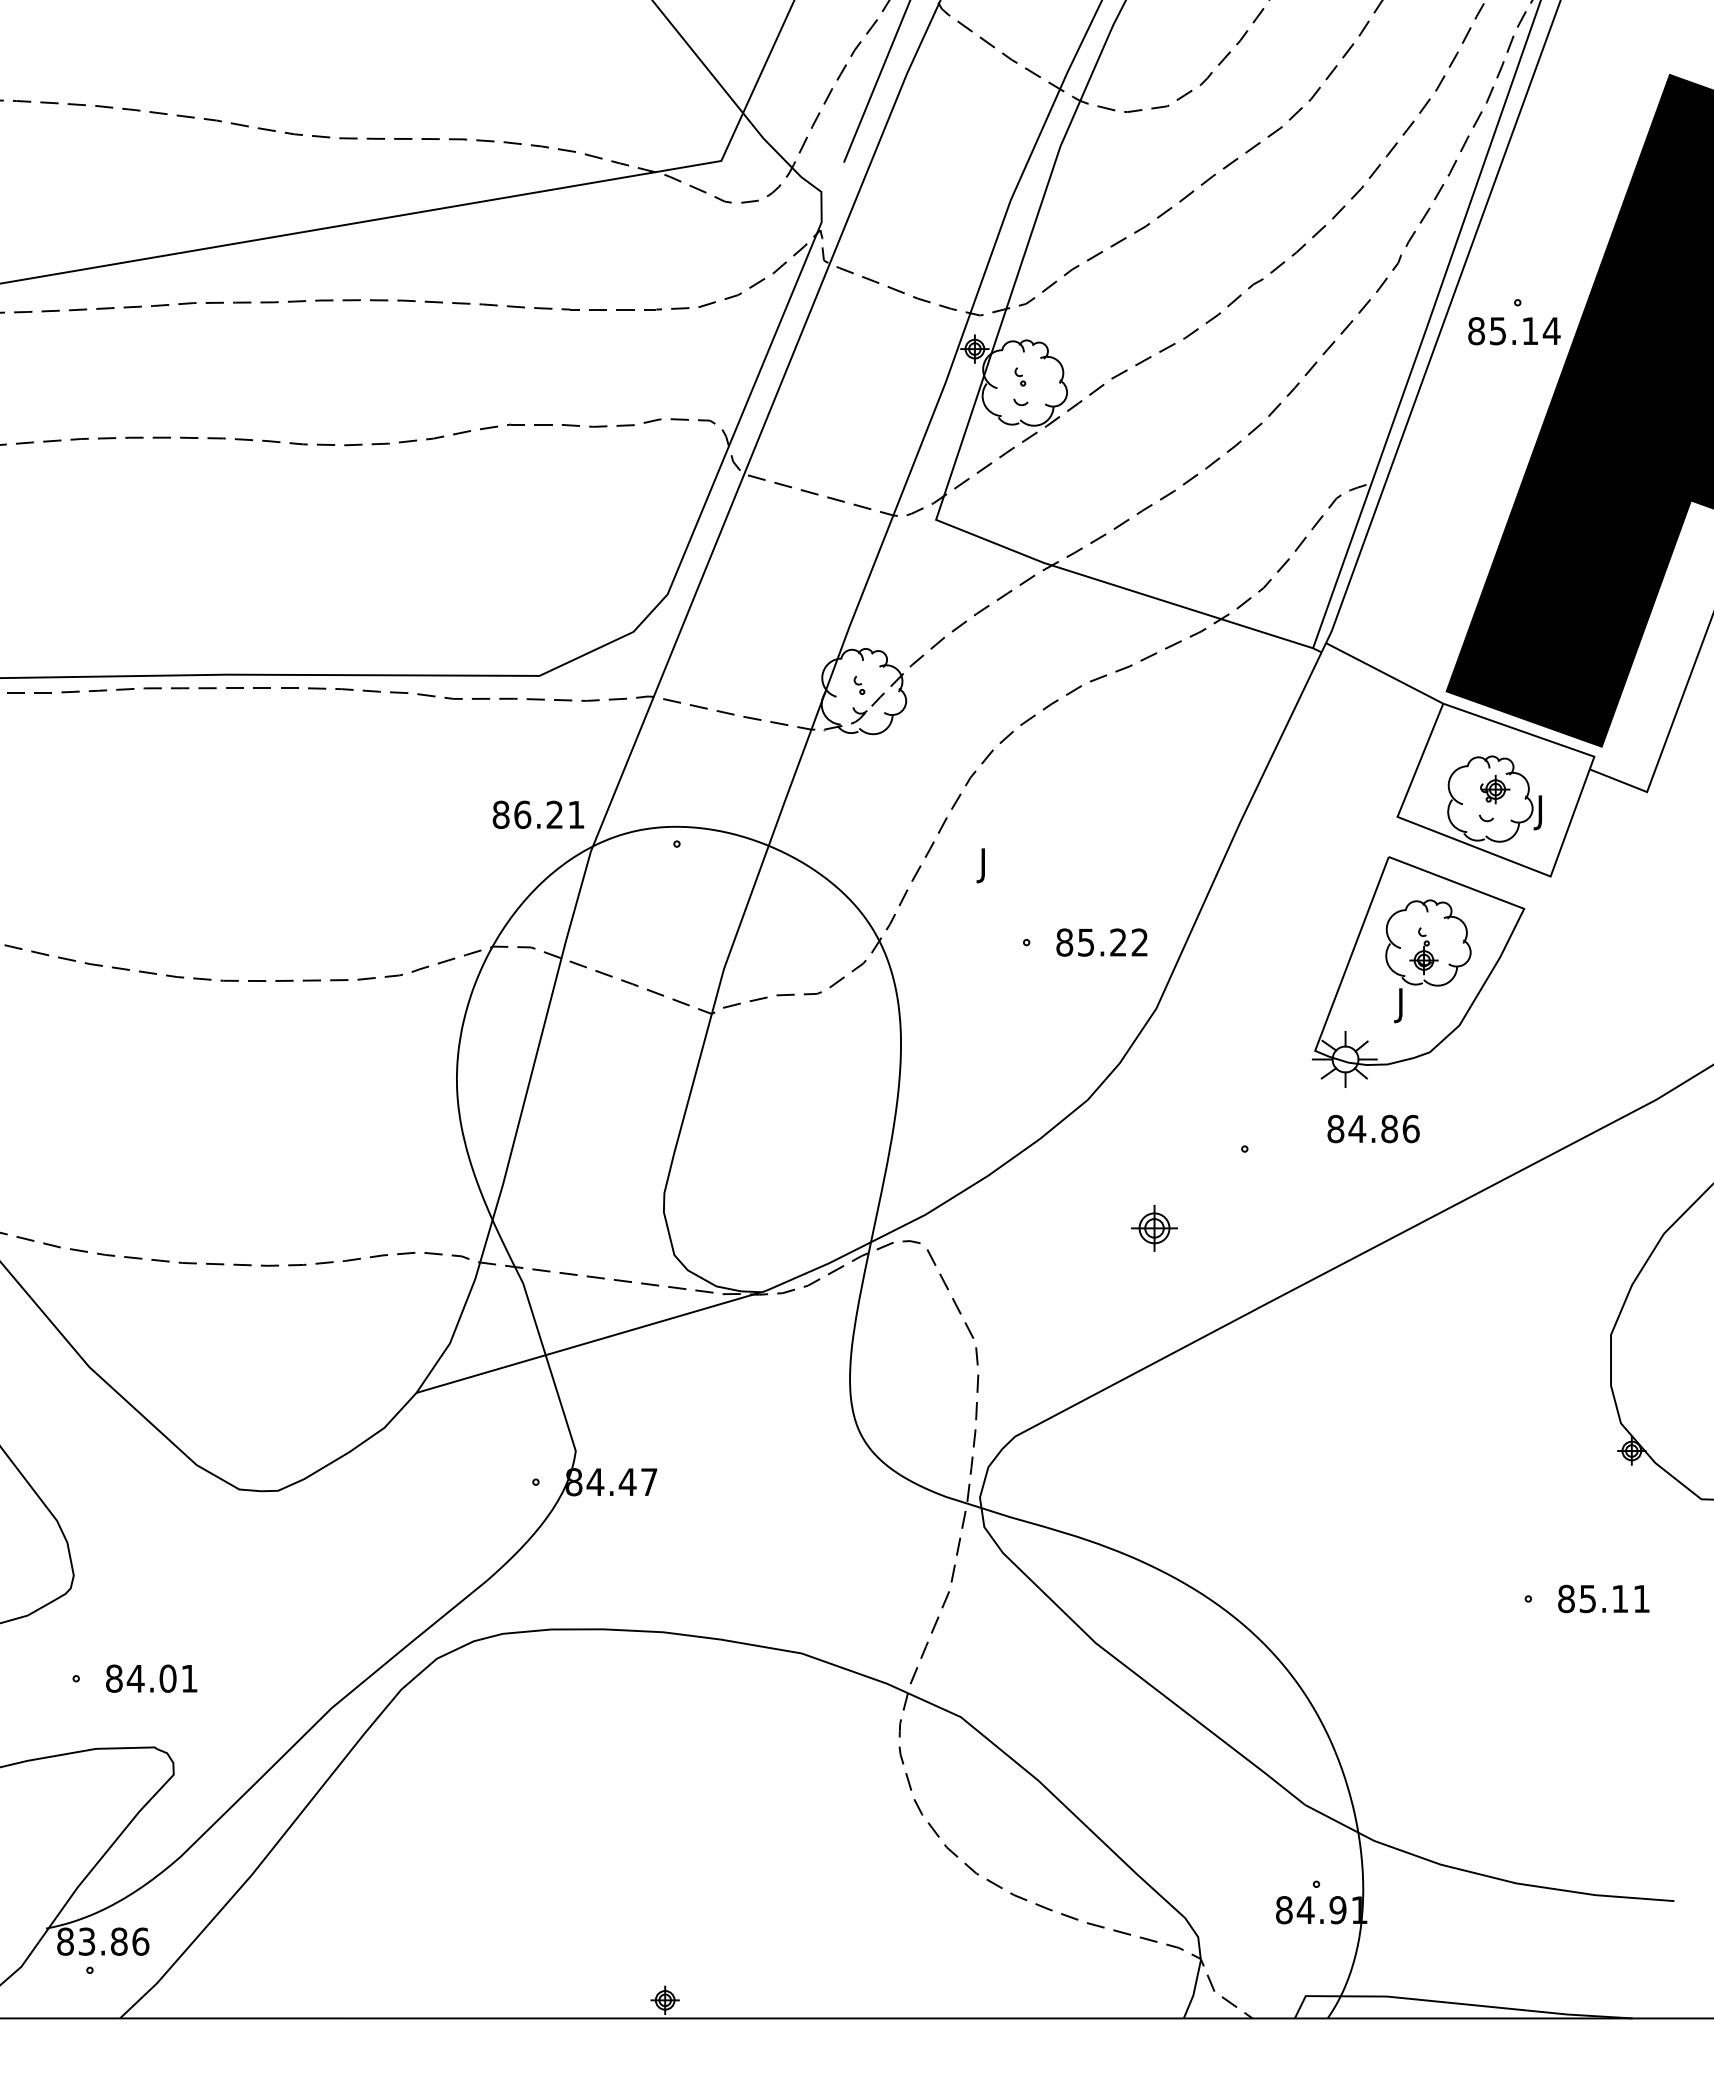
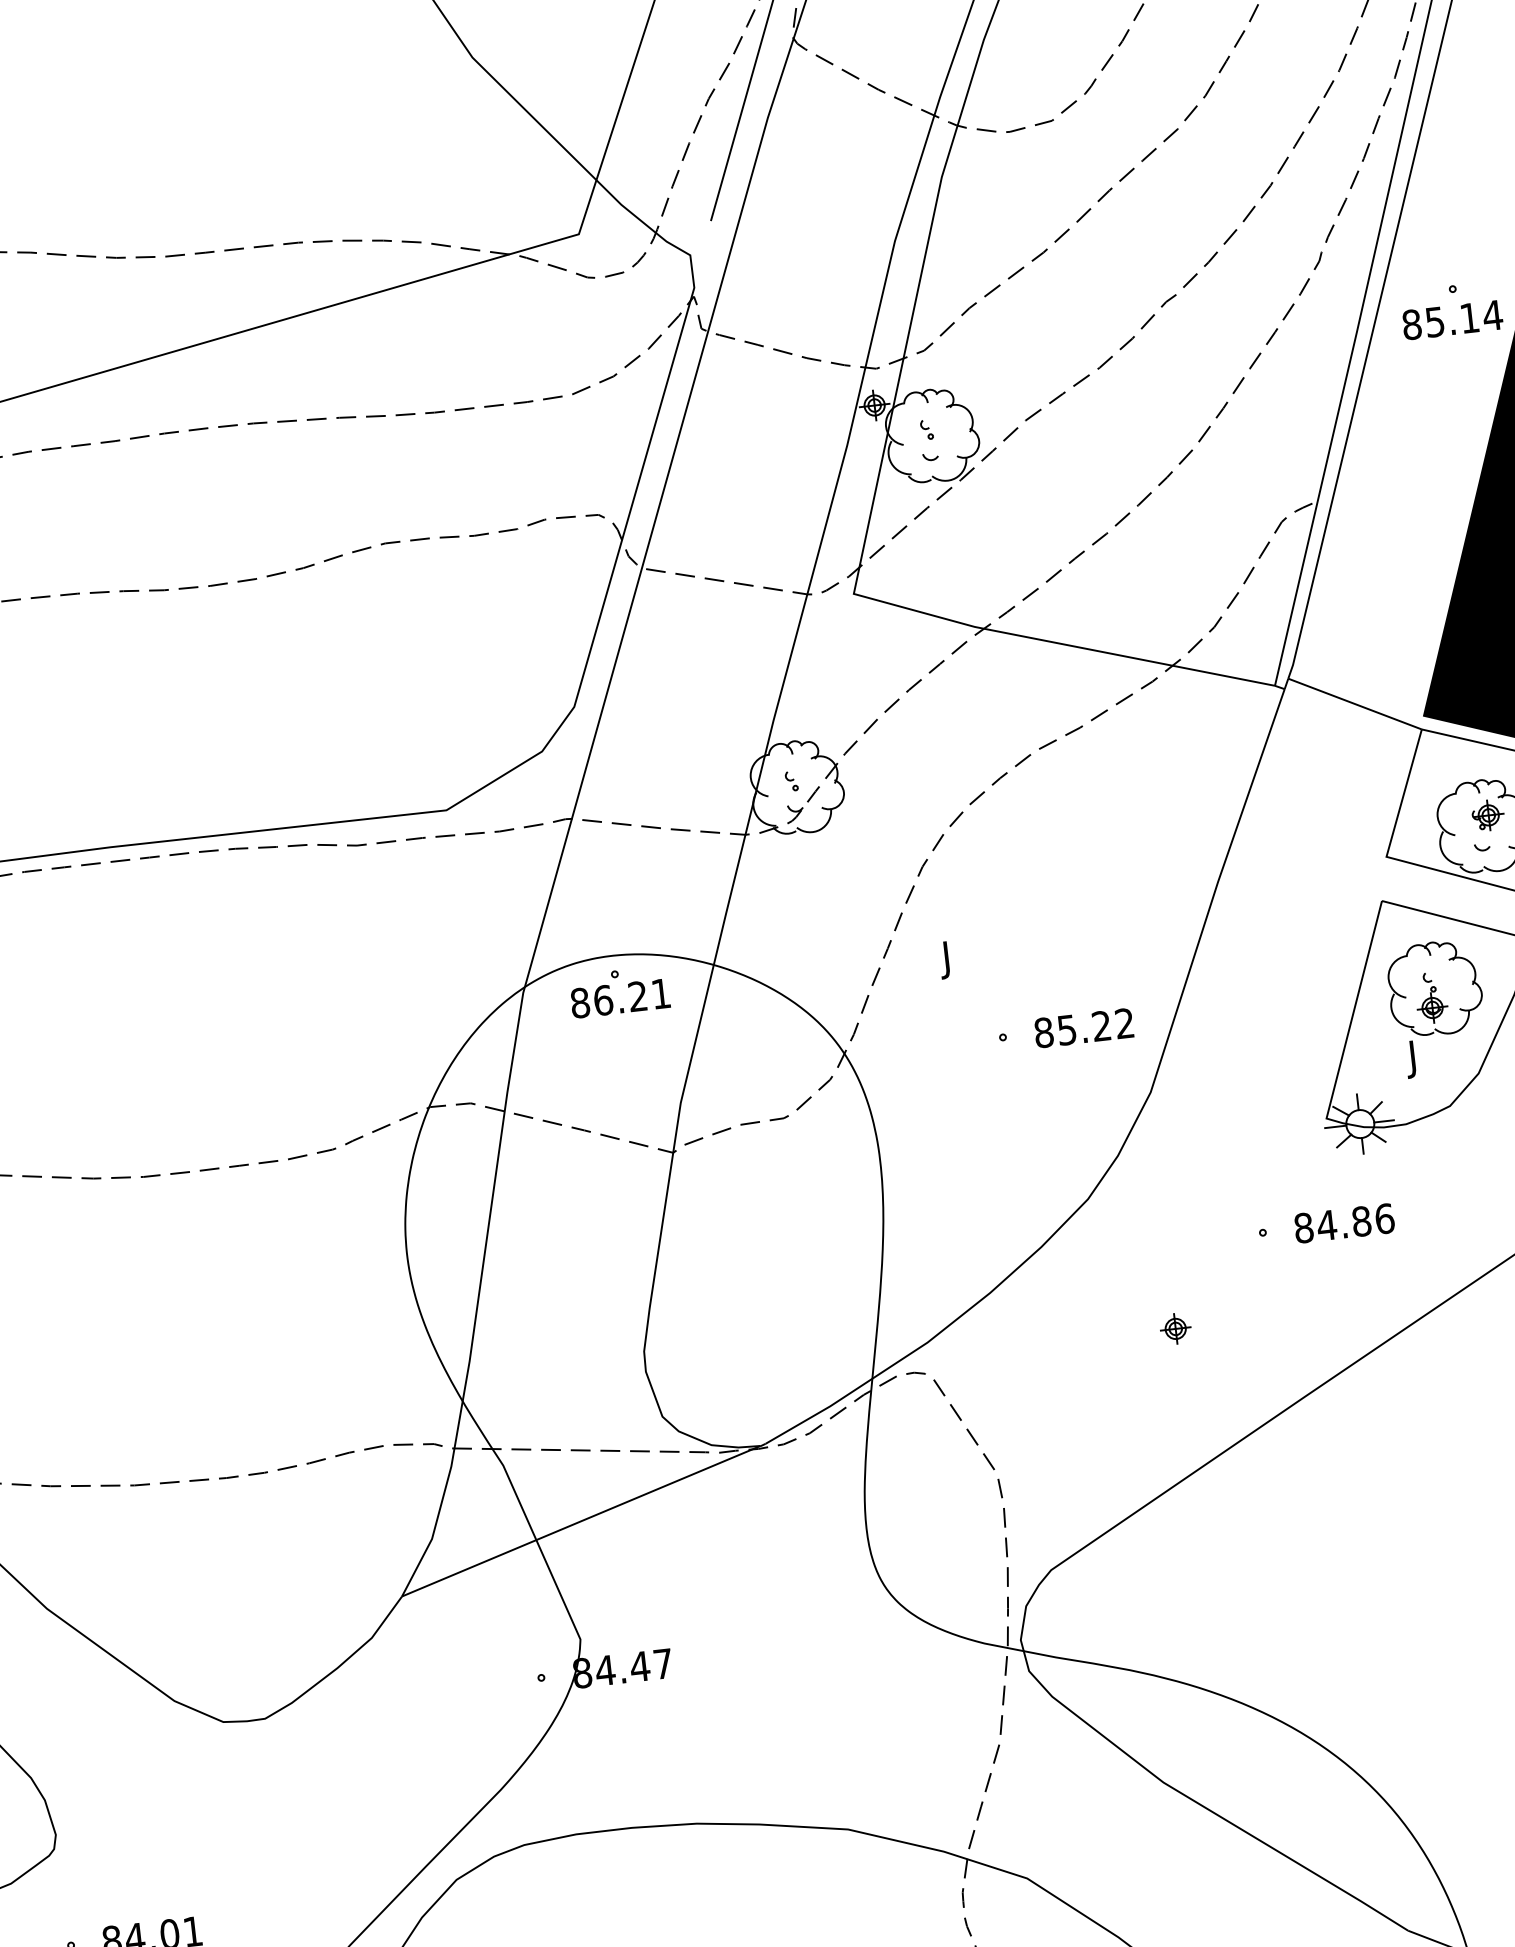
text: (538, 814) -> (620, 998), moved
text: (1373, 1129) -> (1344, 1223), moved
part: (1154, 1227) -> (1175, 1328), size x0.62

